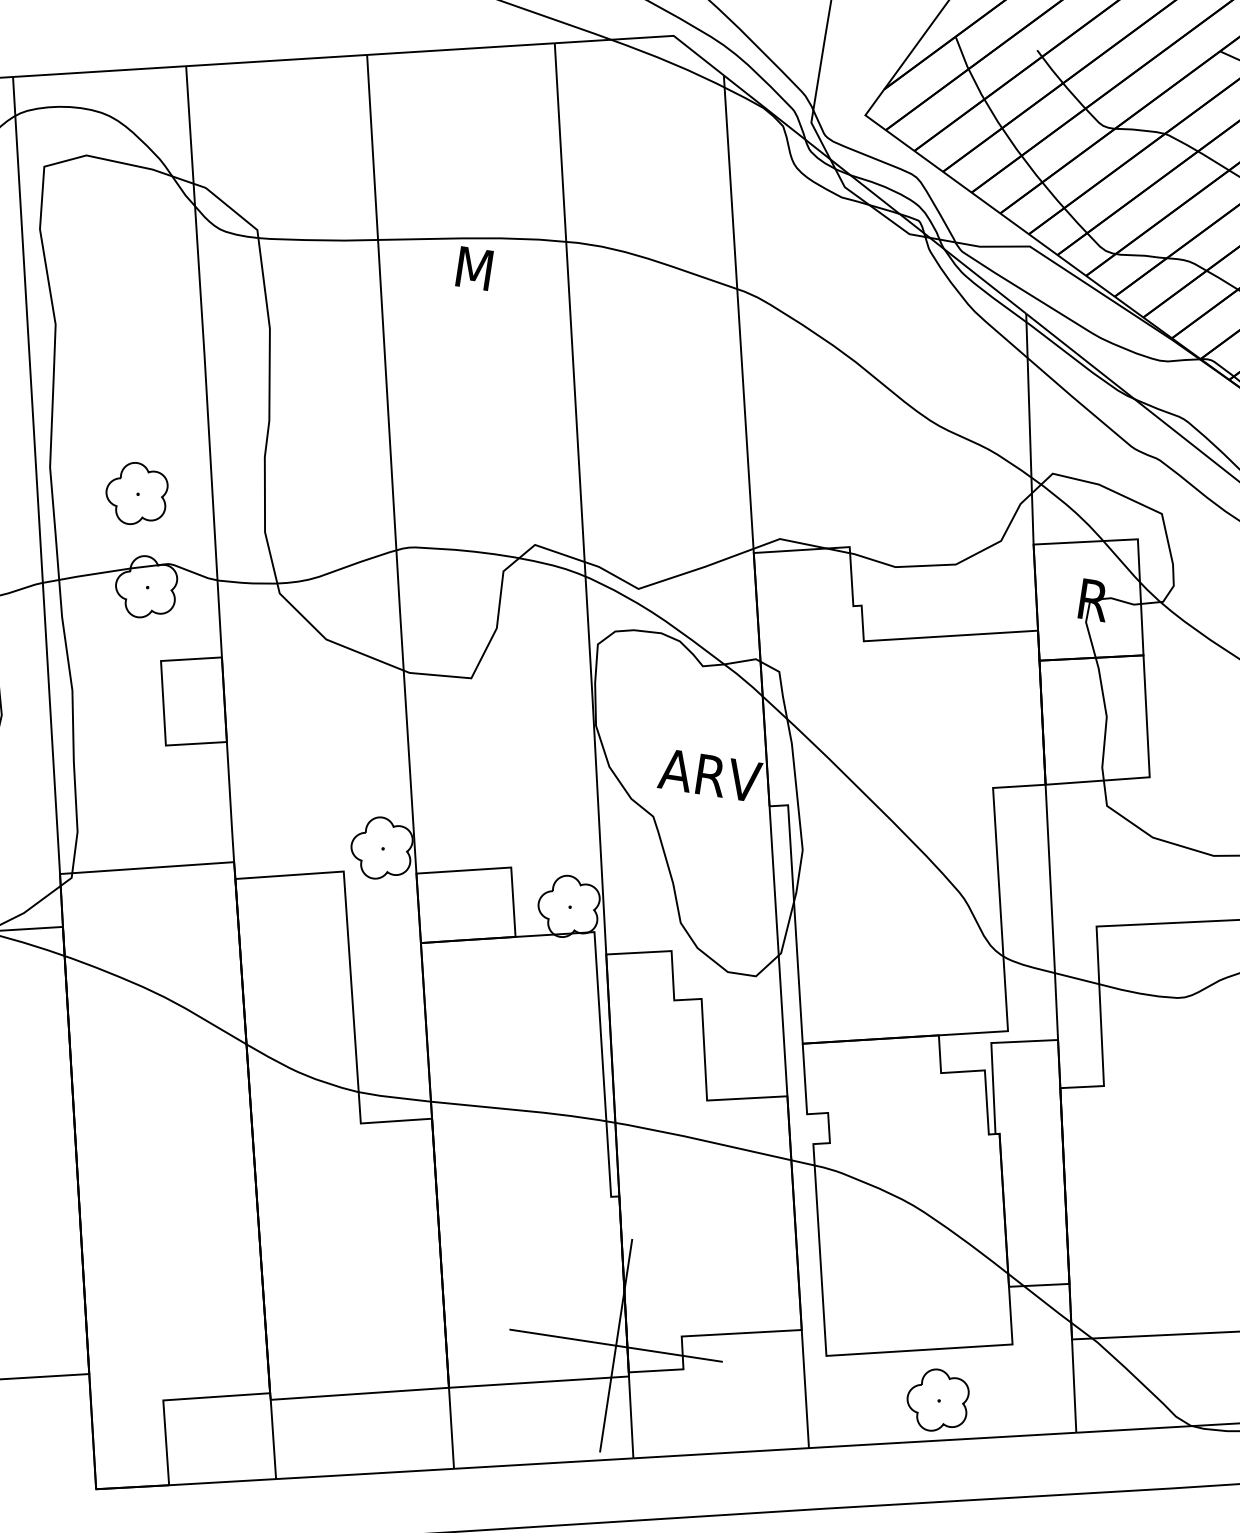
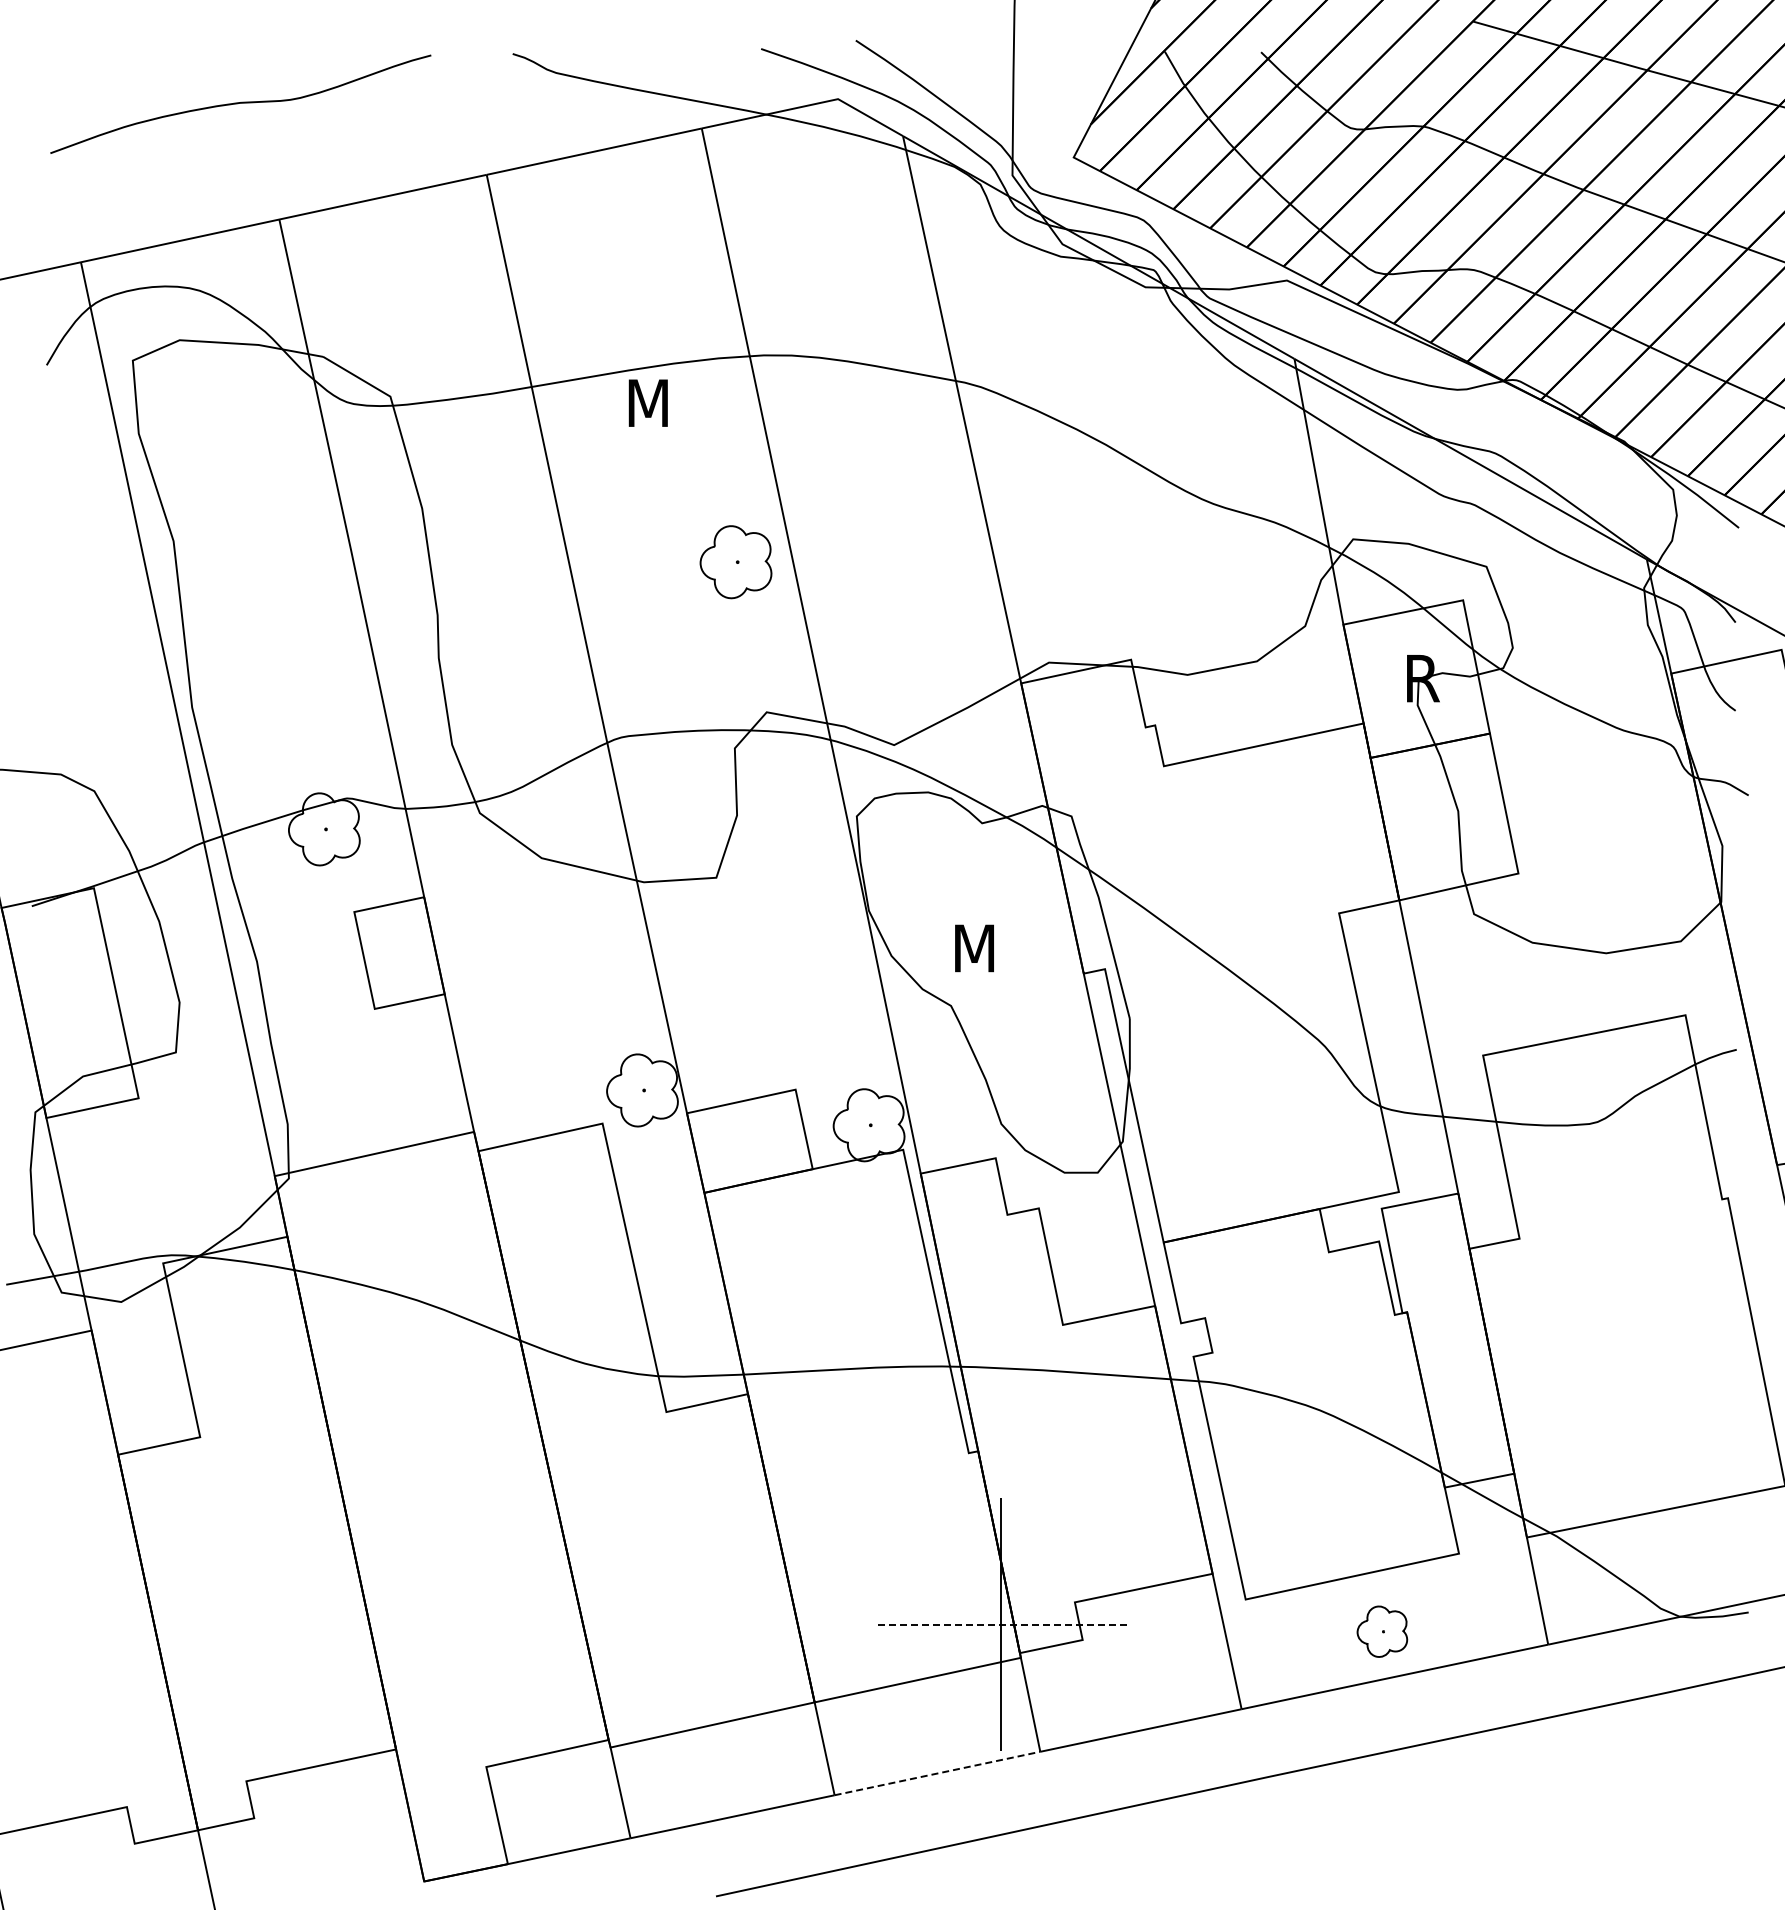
part: (136, 494) -> (735, 562), moved
text: (710, 775) -> (1009, 948), ARV -> M
line: (616, 1345) -> (1000, 1624), solid -> dashed
part: (937, 1400) -> (1382, 1631), size x0.7
line: (543, 1463) -> (937, 1773), solid -> dashed

